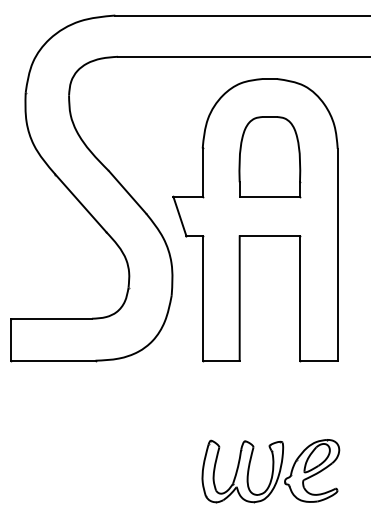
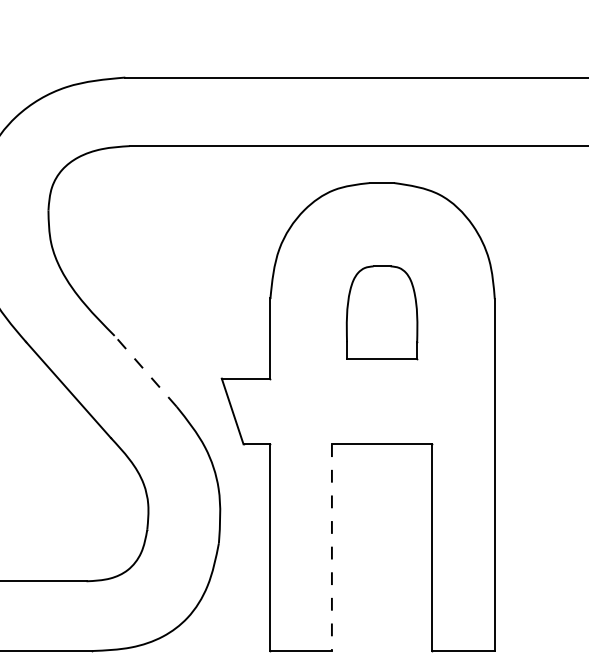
part: (269, 157) -> (381, 313), size x0.7
line: (127, 191) -> (145, 369), solid -> dashed
line: (239, 298) -> (331, 547), solid -> dashed

